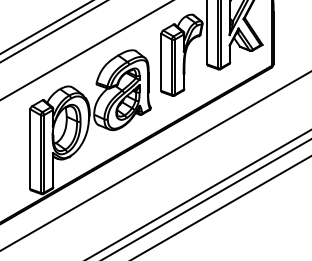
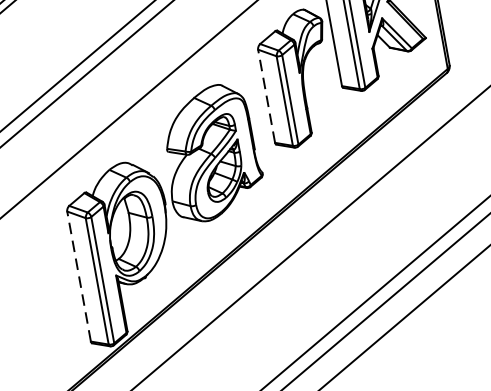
line: (161, 62) -> (266, 96), solid -> dashed
line: (30, 149) -> (79, 276), solid -> dashed

